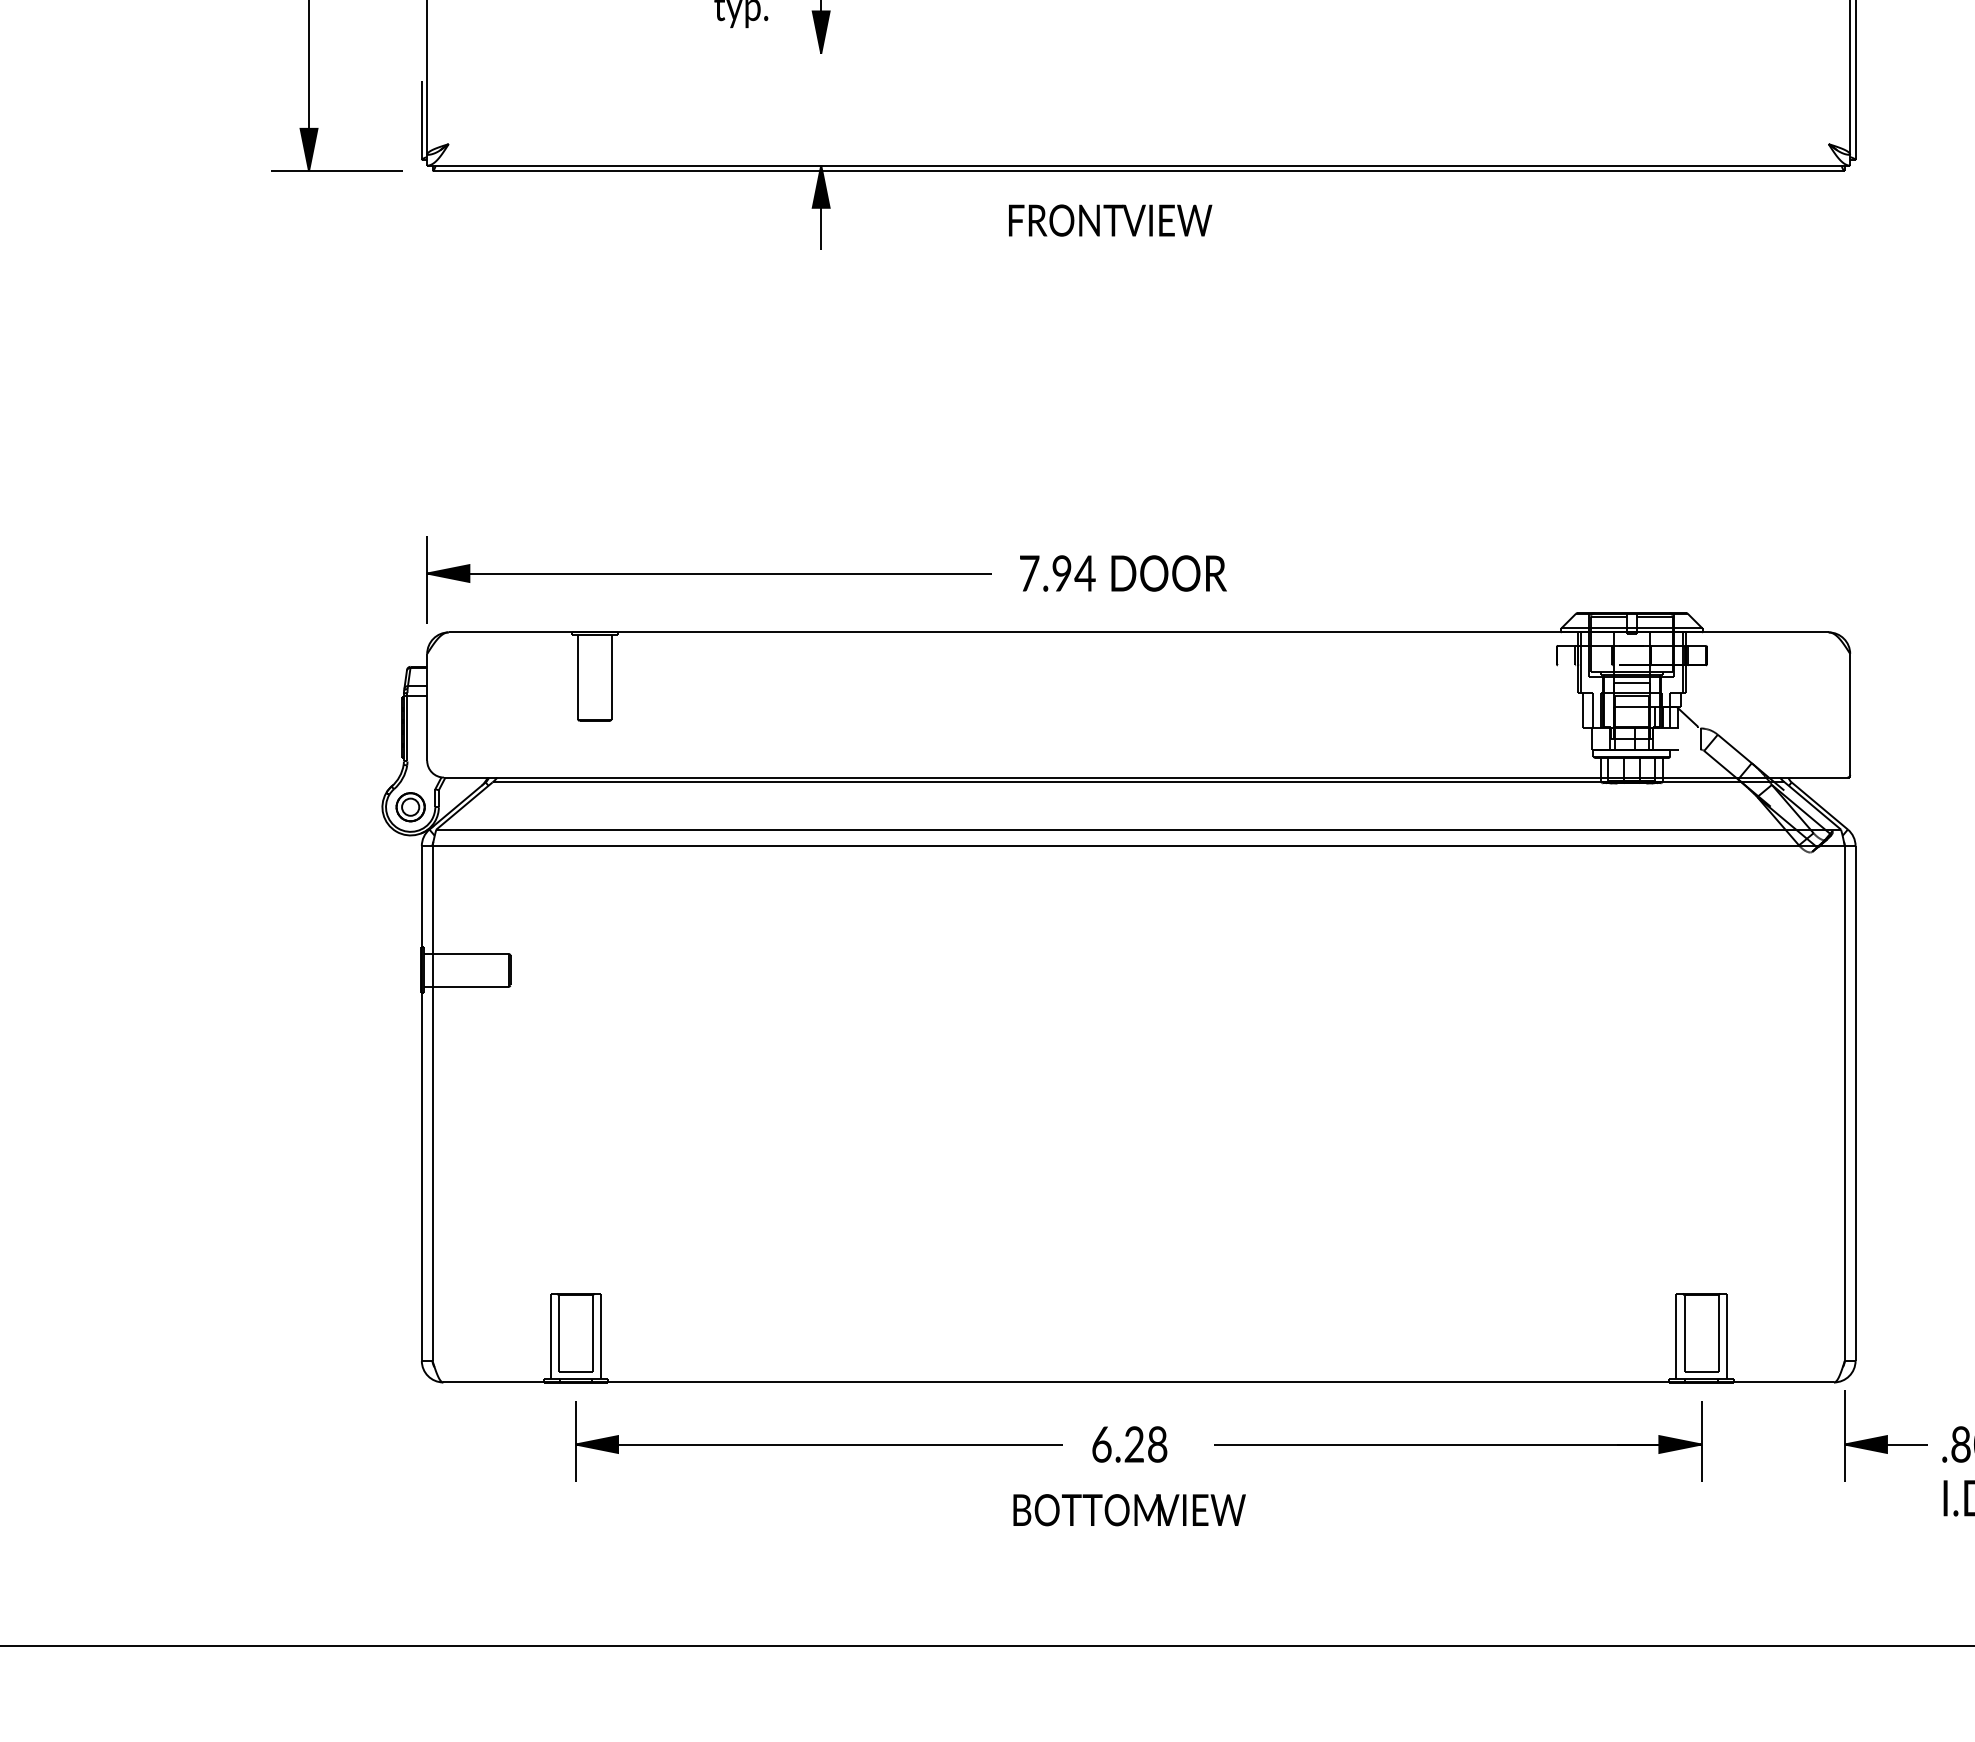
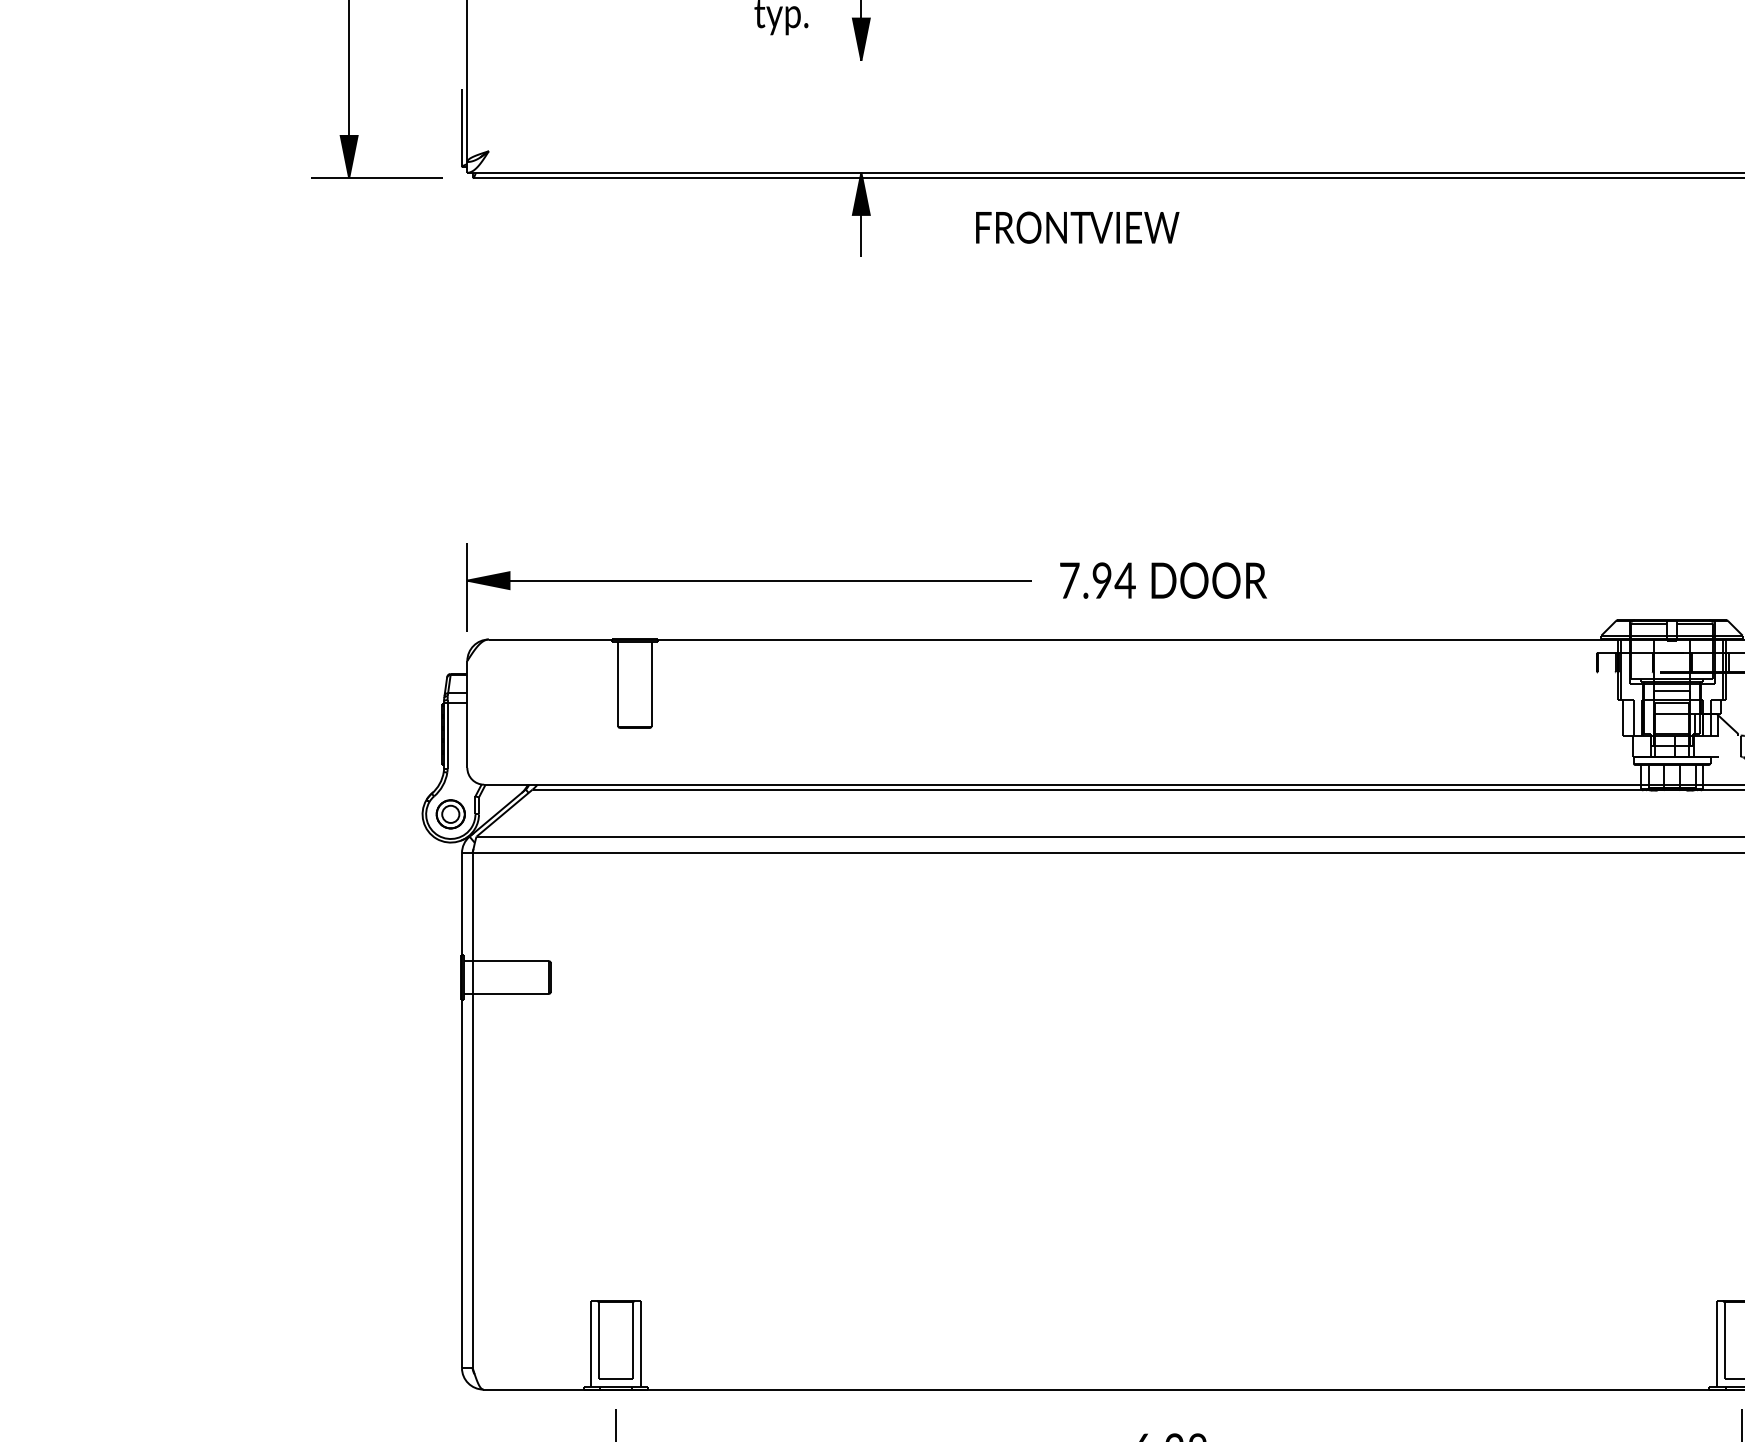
text: (1110, 220) -> (1077, 227), moved

